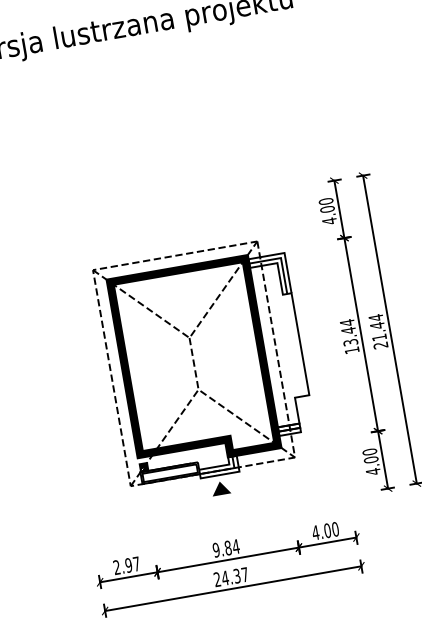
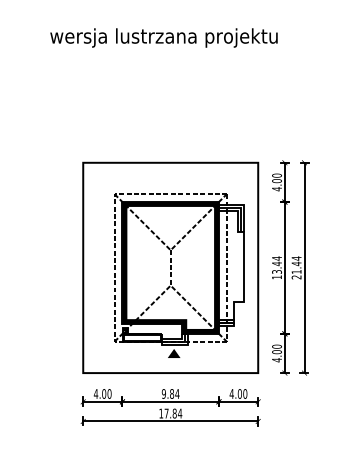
part: (193, 363) -> (170, 267), added
text: (126, 565) -> (102, 393), 2.97 -> 4.00
text: (230, 577) -> (170, 413), 24.37 -> 17.84

